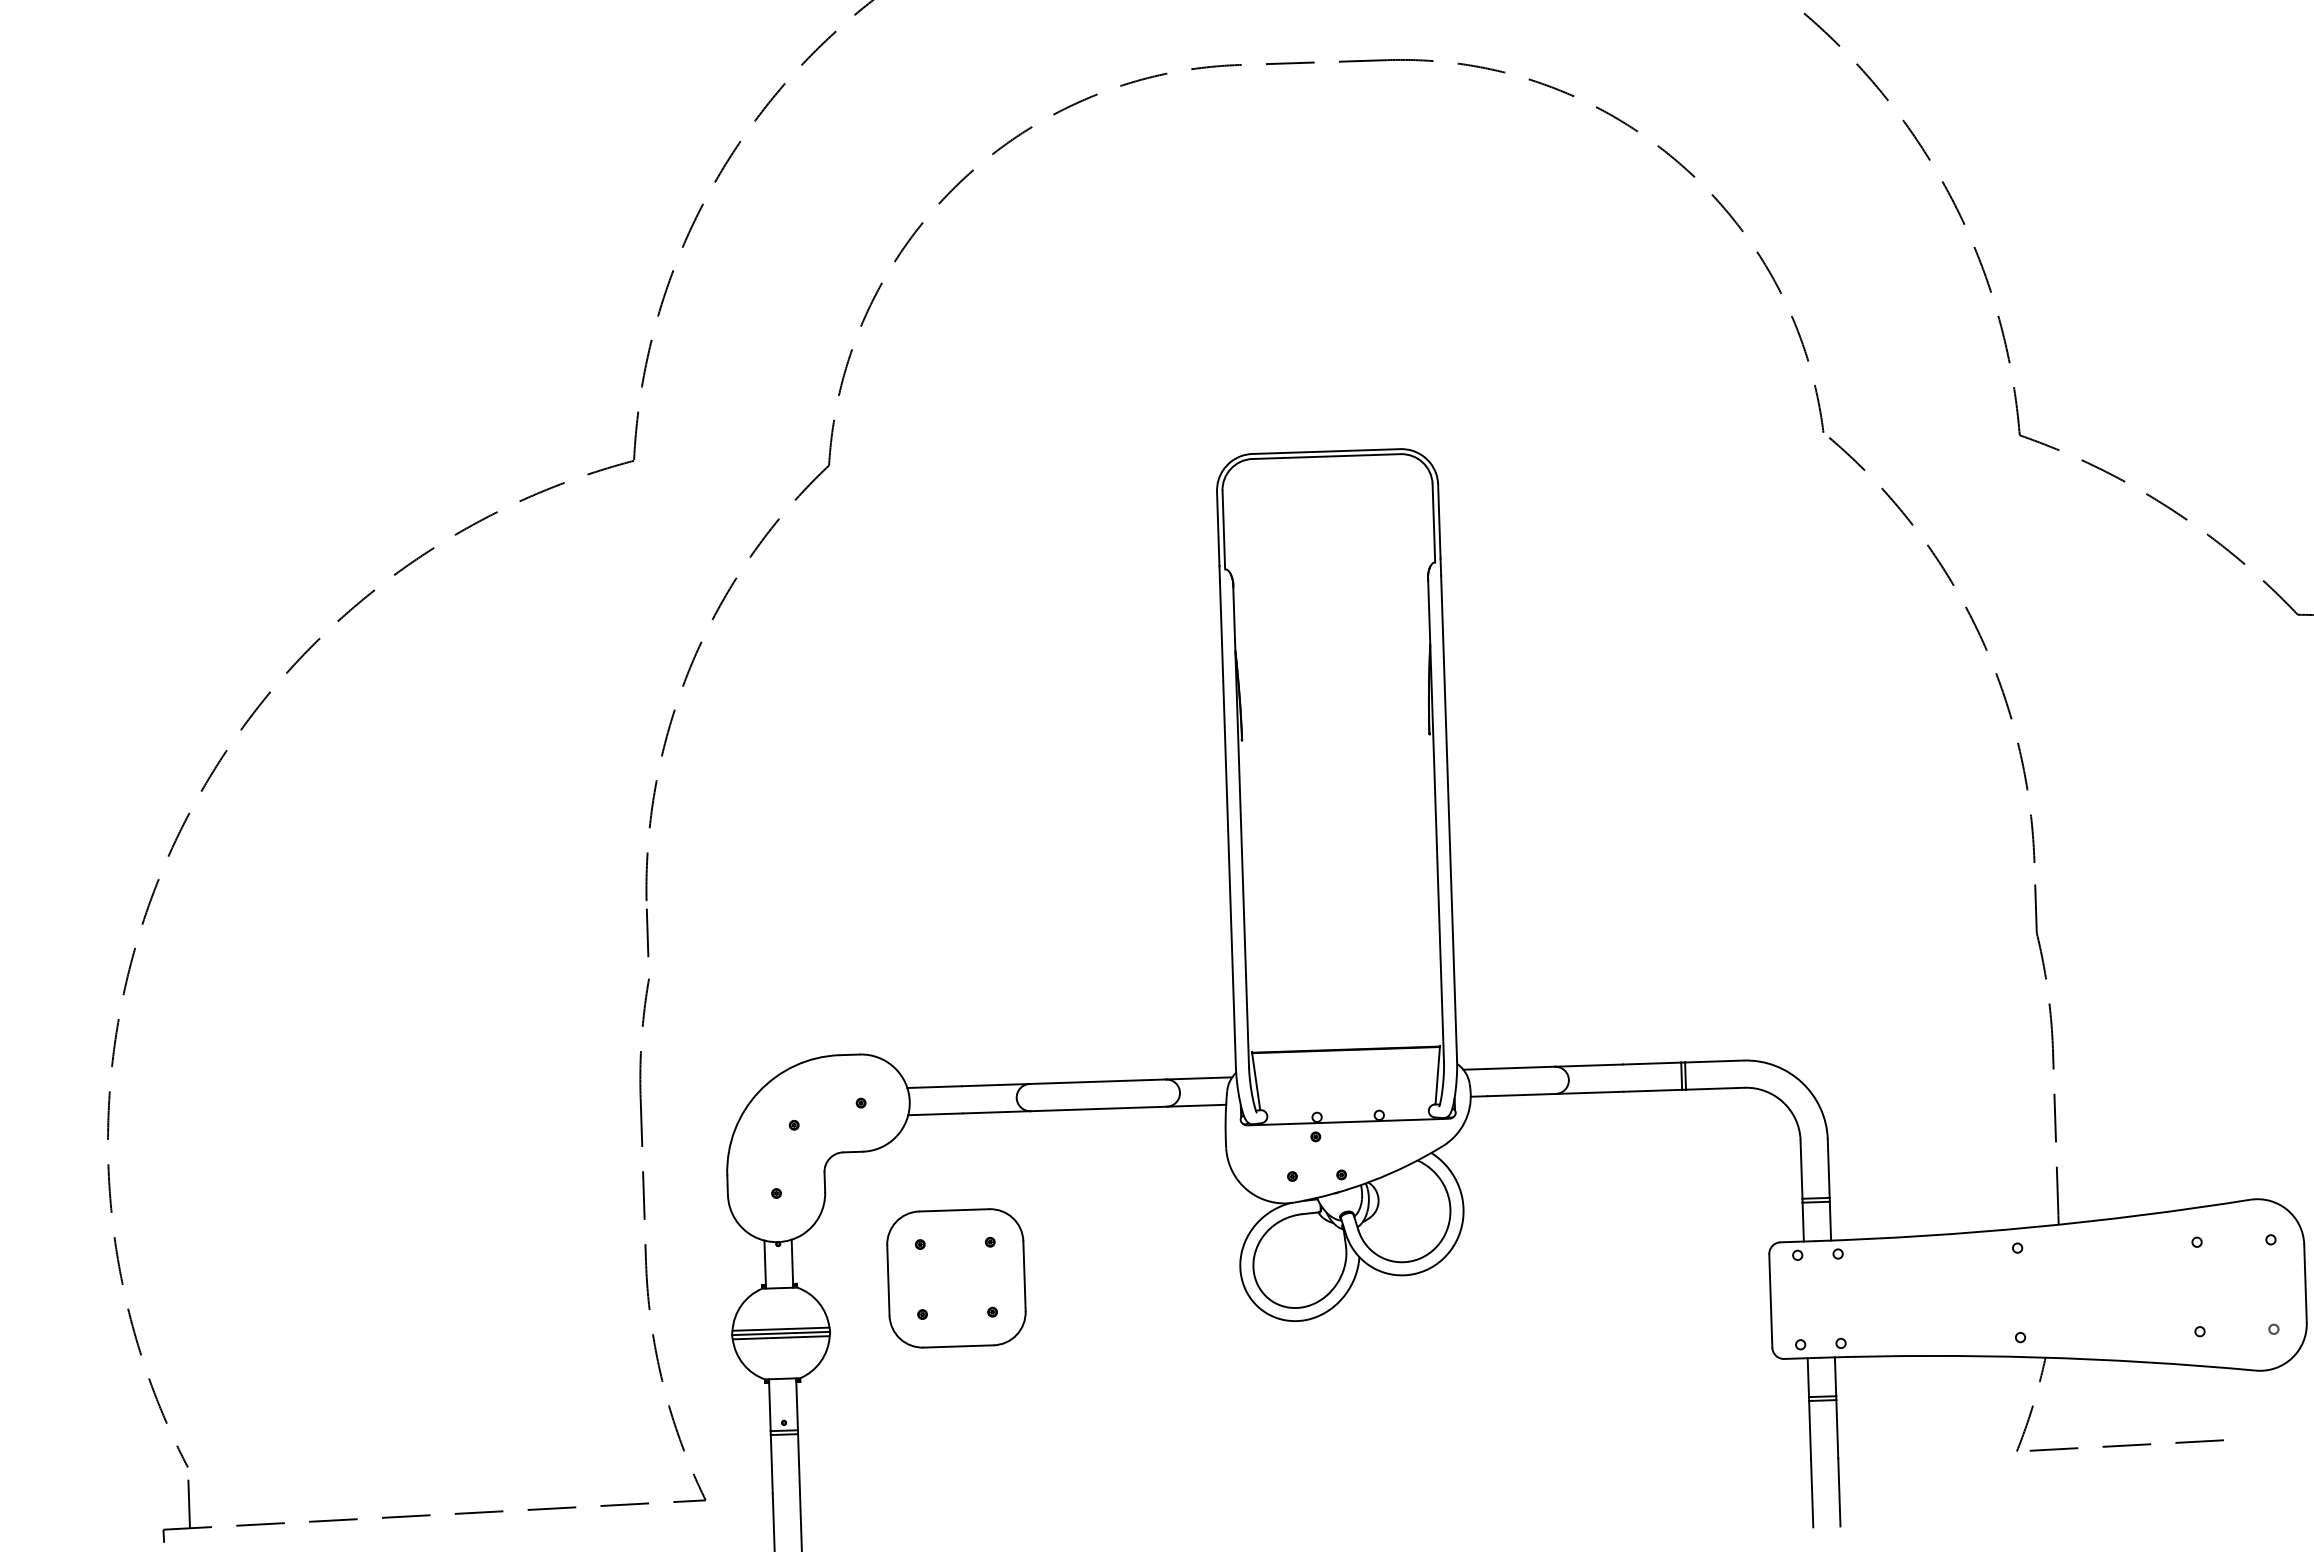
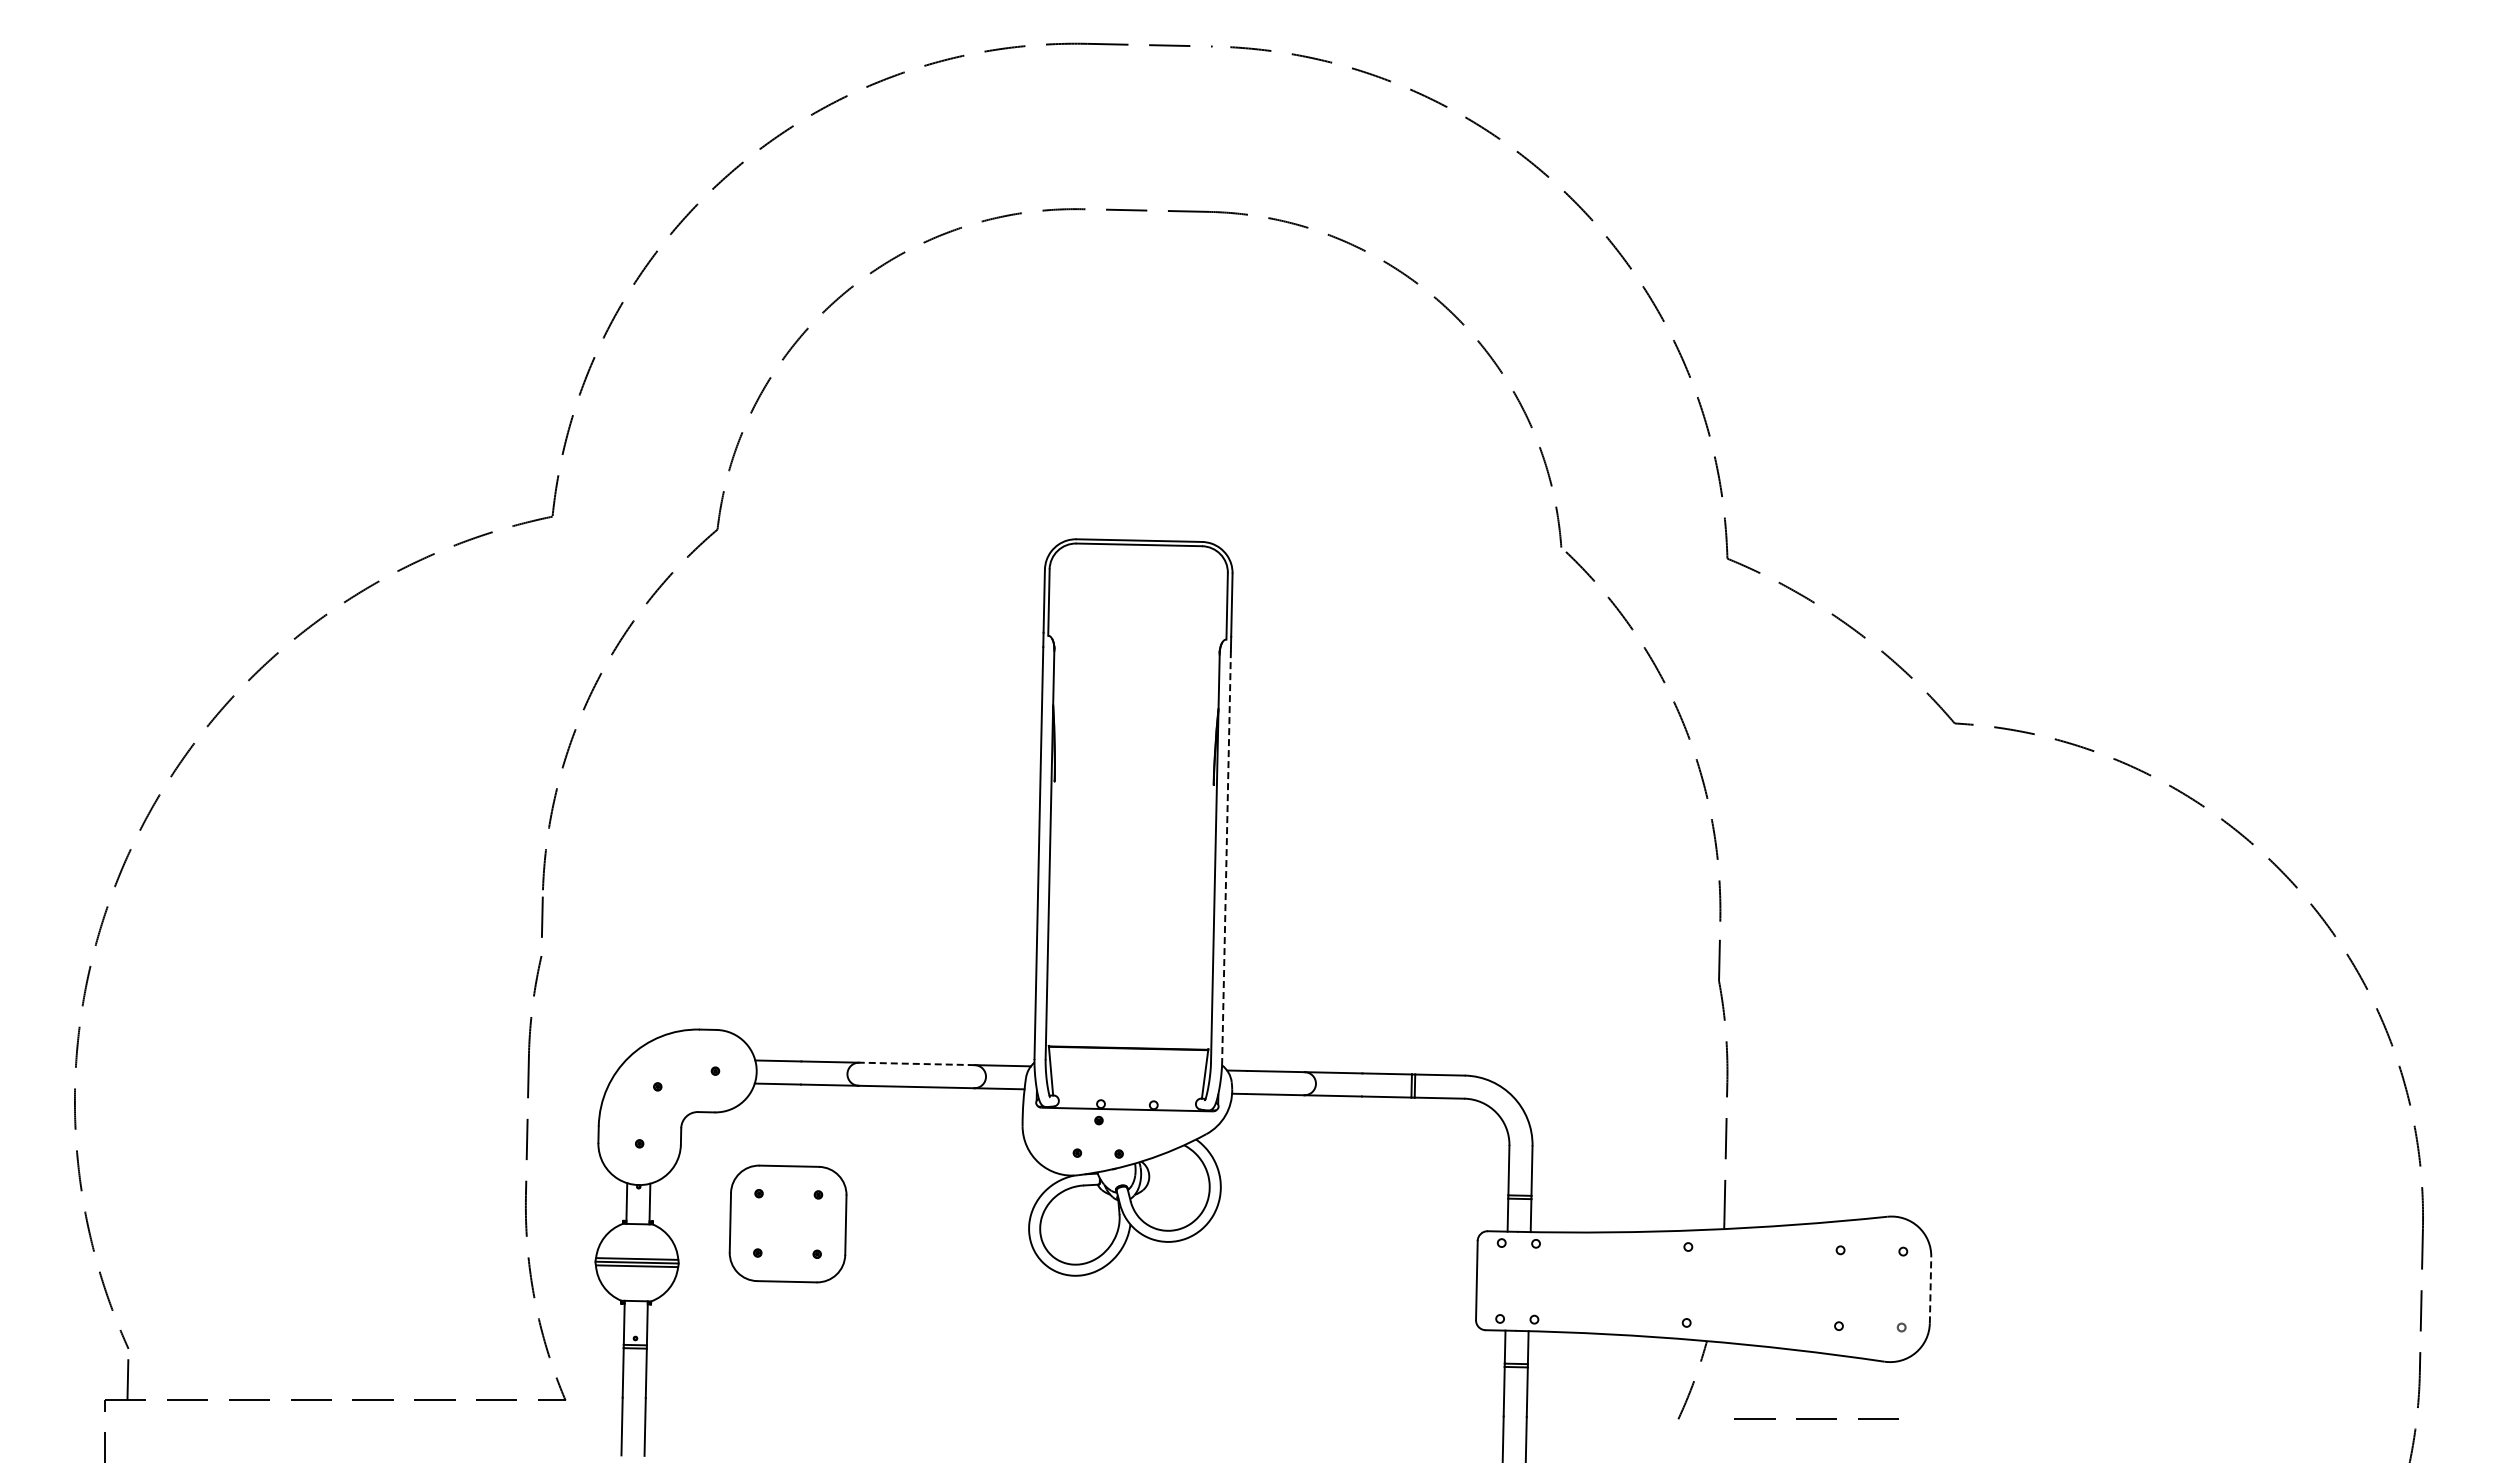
line: (1449, 819) -> (1226, 857), solid -> dashed
line: (1098, 1081) -> (917, 1063), solid -> dashed
line: (2305, 1282) -> (1930, 1289), solid -> dashed
line: (2126, 1444) -> (1816, 1418), moved

